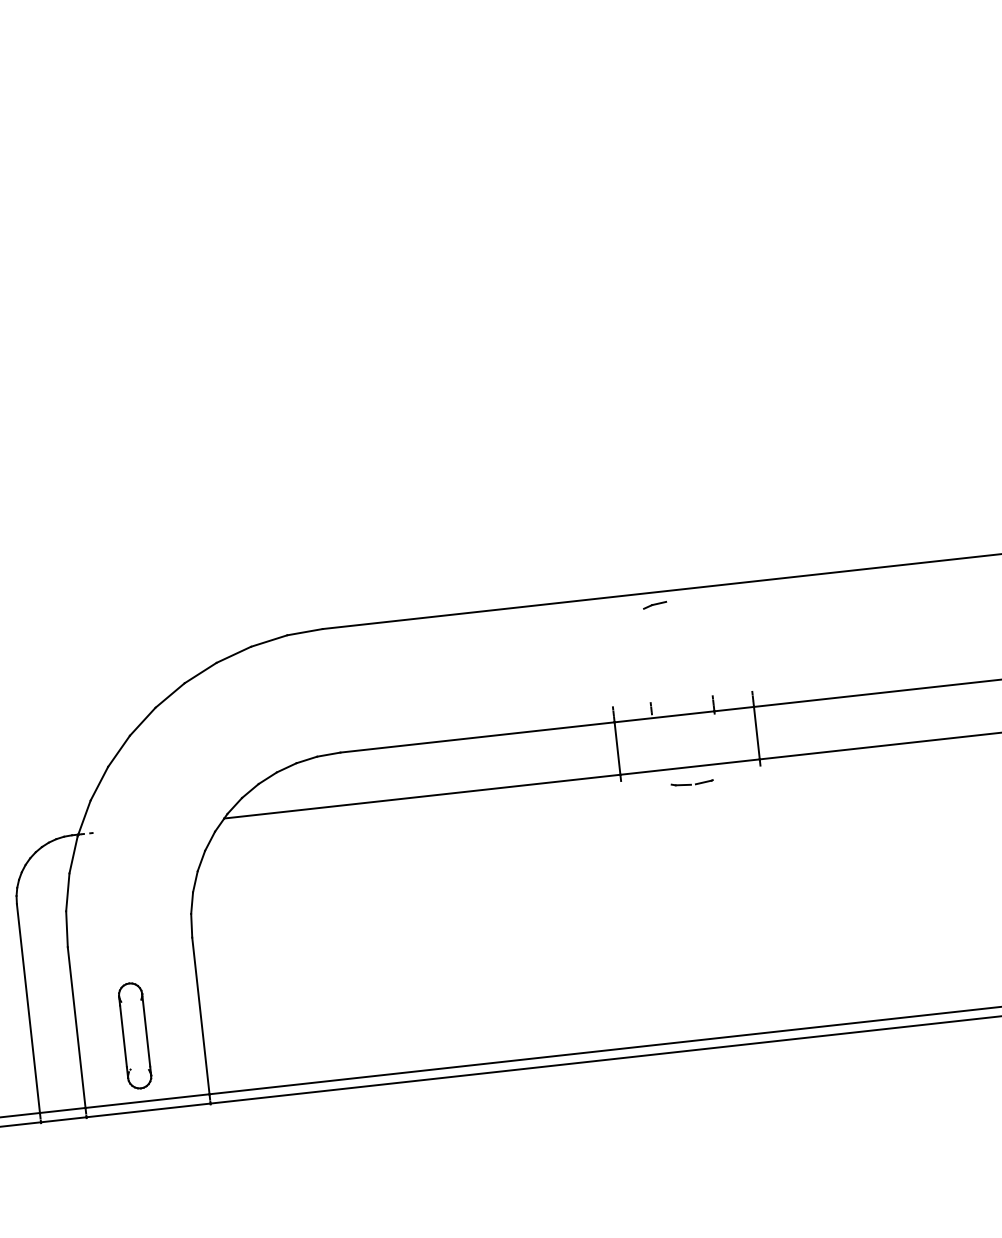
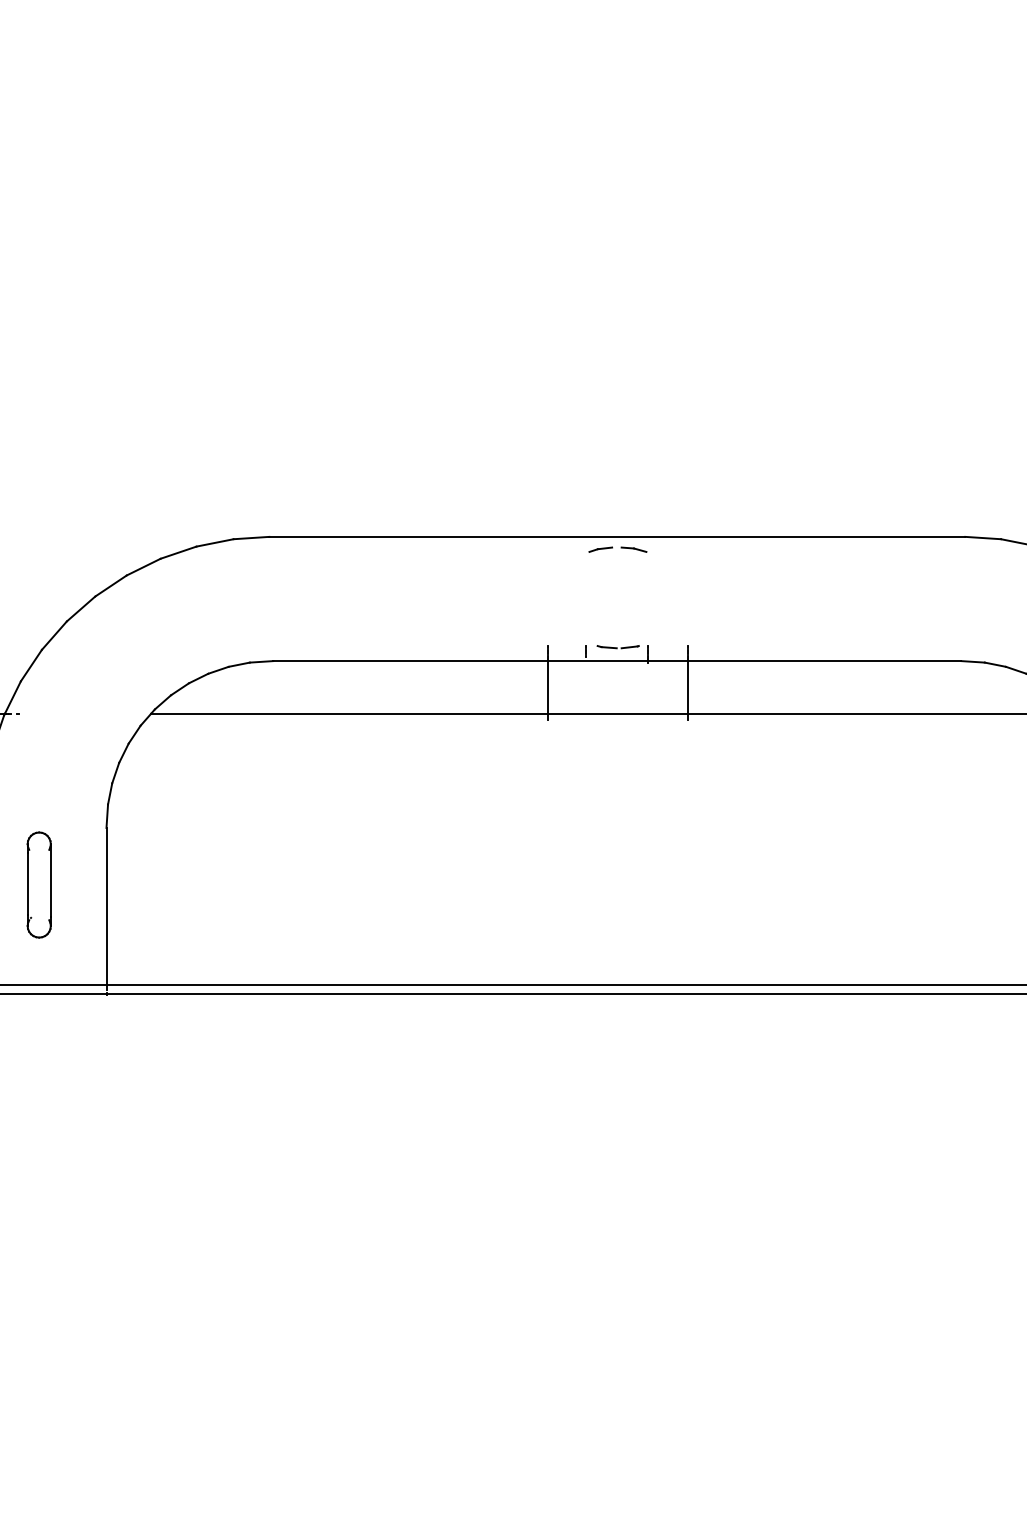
part: (687, 601) -> (633, 549), added
part: (691, 783) -> (617, 647), moved
part: (134, 1035) -> (38, 884), moved

